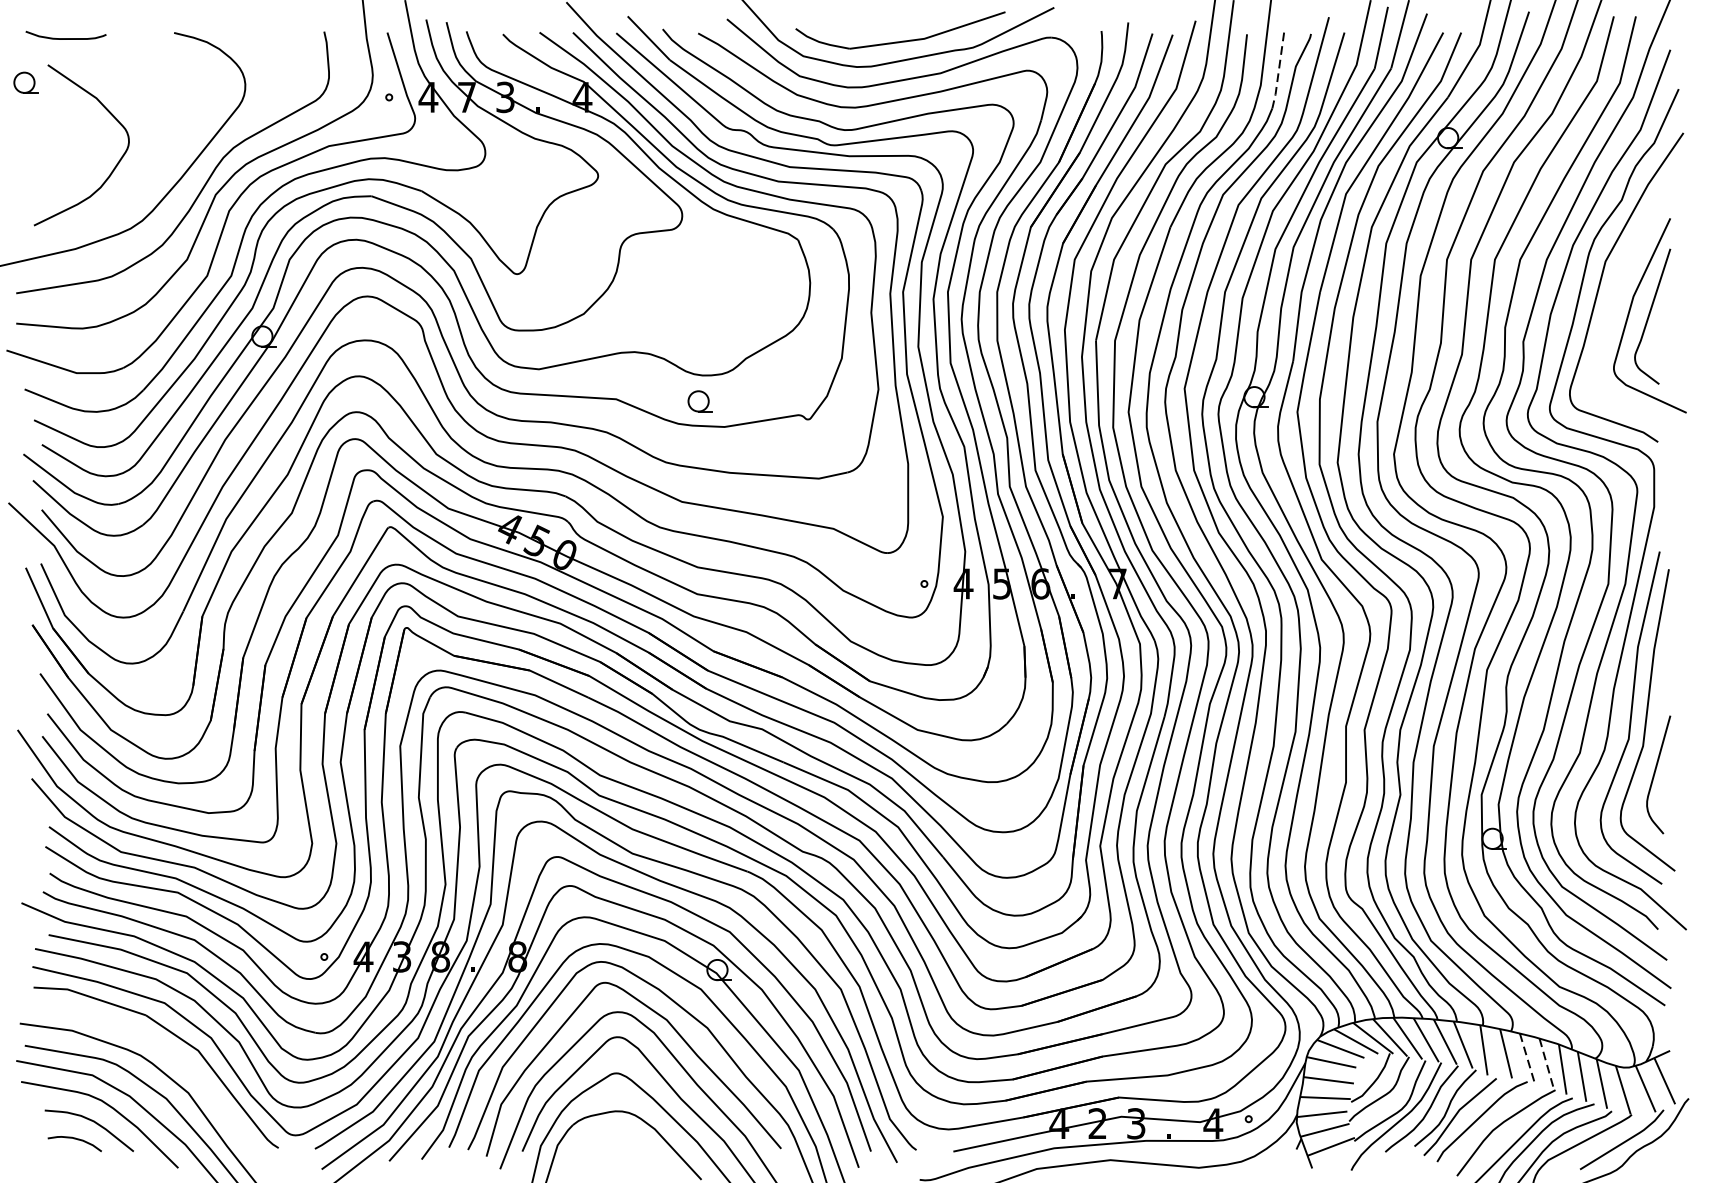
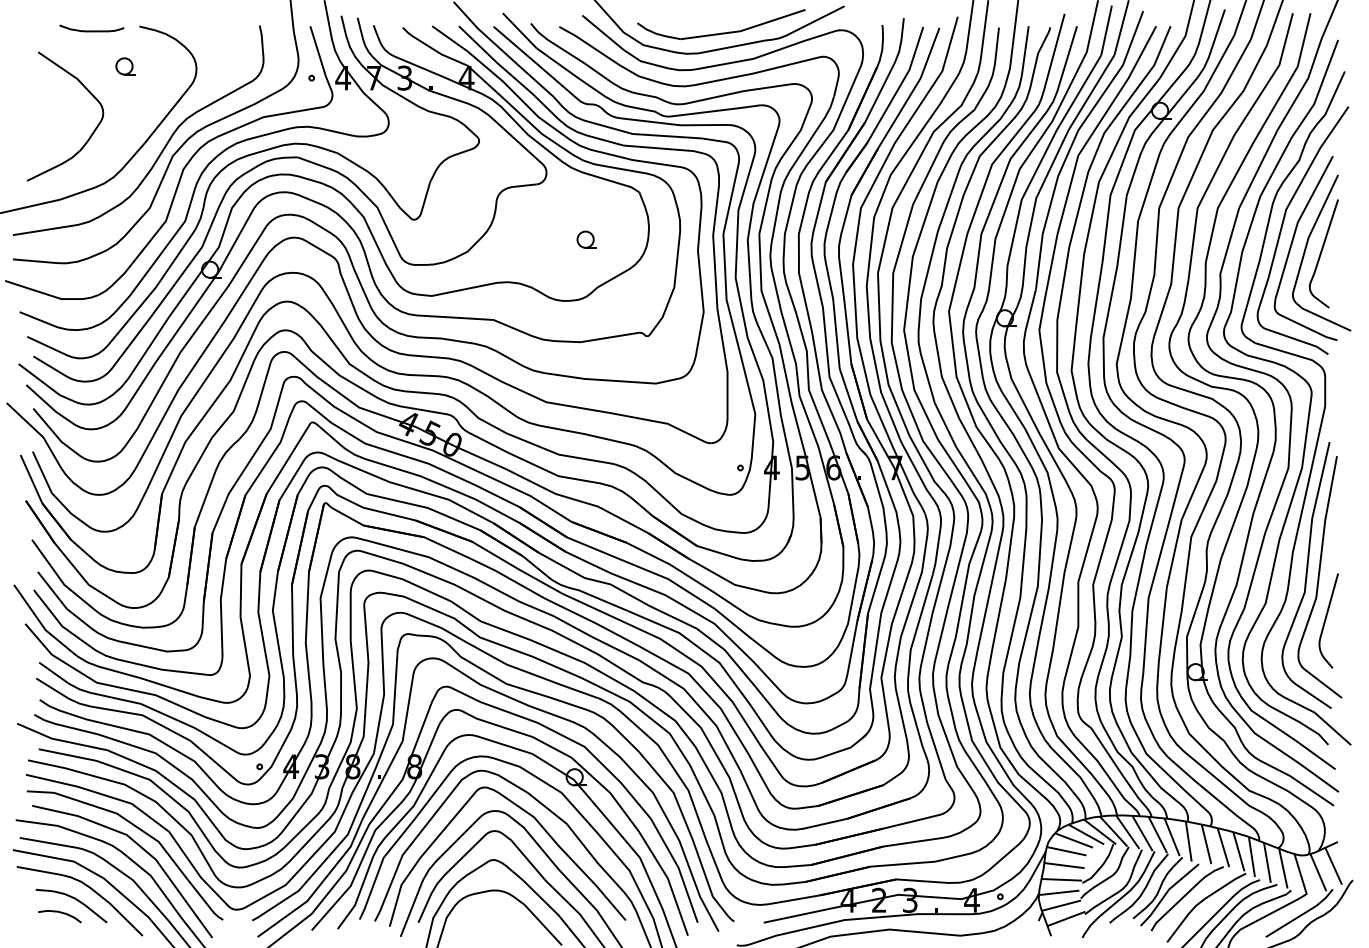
curve: (65, 37) -> (91, 30), moved
line: (1278, 71) -> (1024, 57), dashed -> solid
part: (25, 82) -> (125, 66), moved
curve: (1613, 306) -> (1292, 245), added
part: (699, 401) -> (586, 239), moved
curve: (172, 1056) -> (138, 846), added
line: (1527, 1058) -> (1223, 848), dashed -> solid
line: (1547, 1063) -> (1239, 852), dashed -> solid

